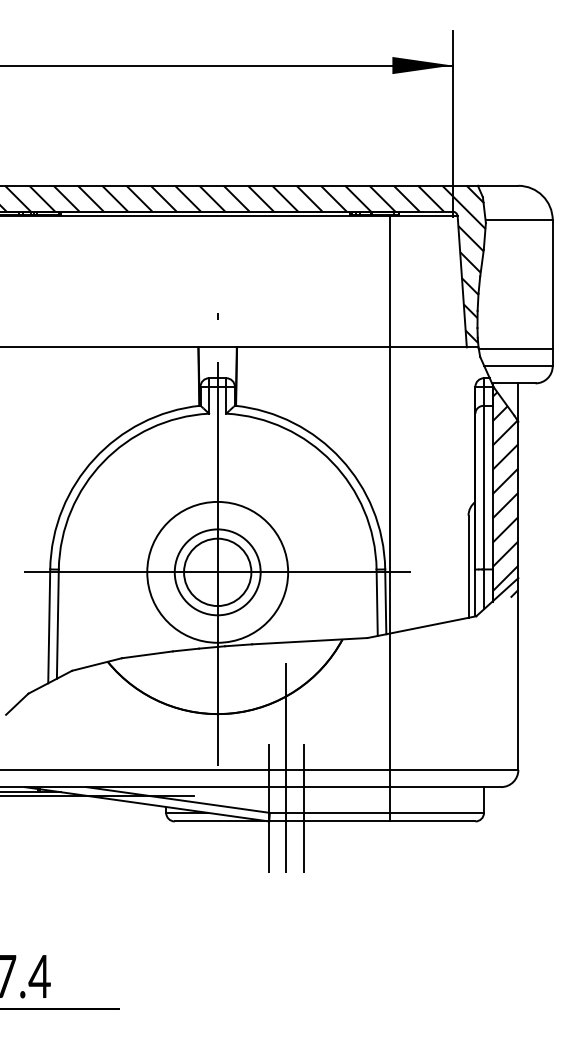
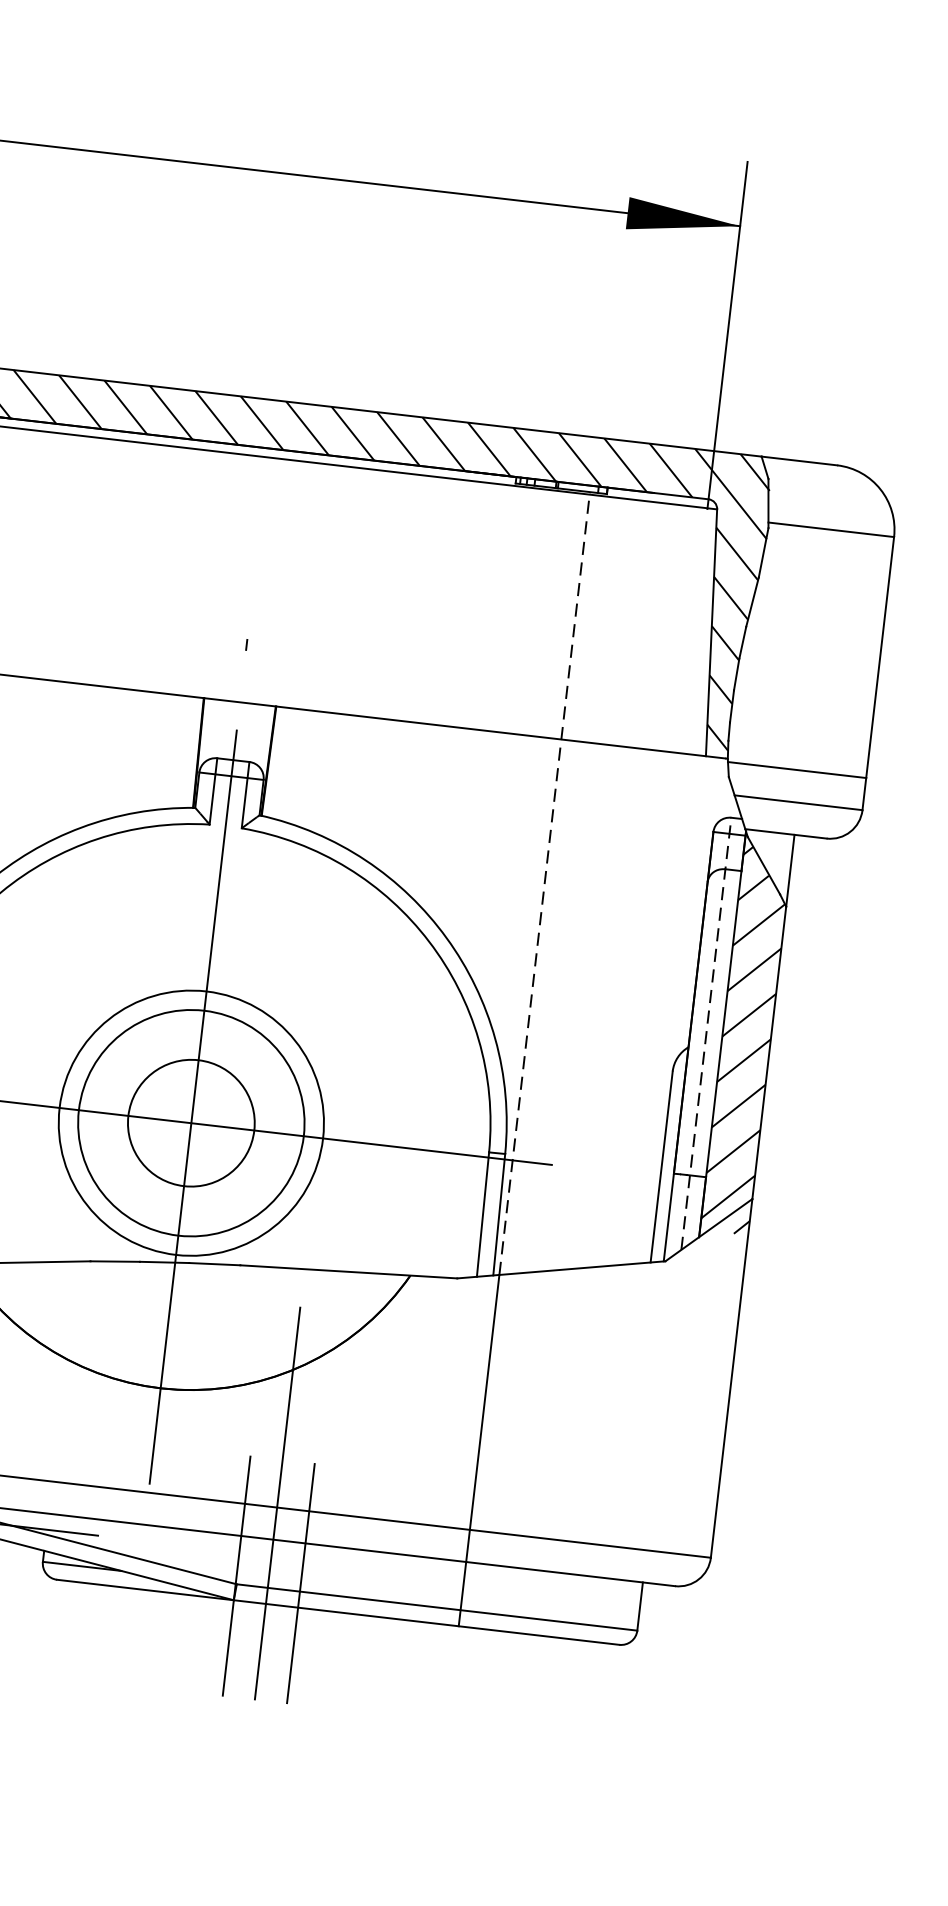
line: (389, 423) -> (544, 881), solid -> dashed
line: (484, 493) -> (707, 1033), solid -> dashed
circle: (217, 572) -> (190, 1123), size x1.4

